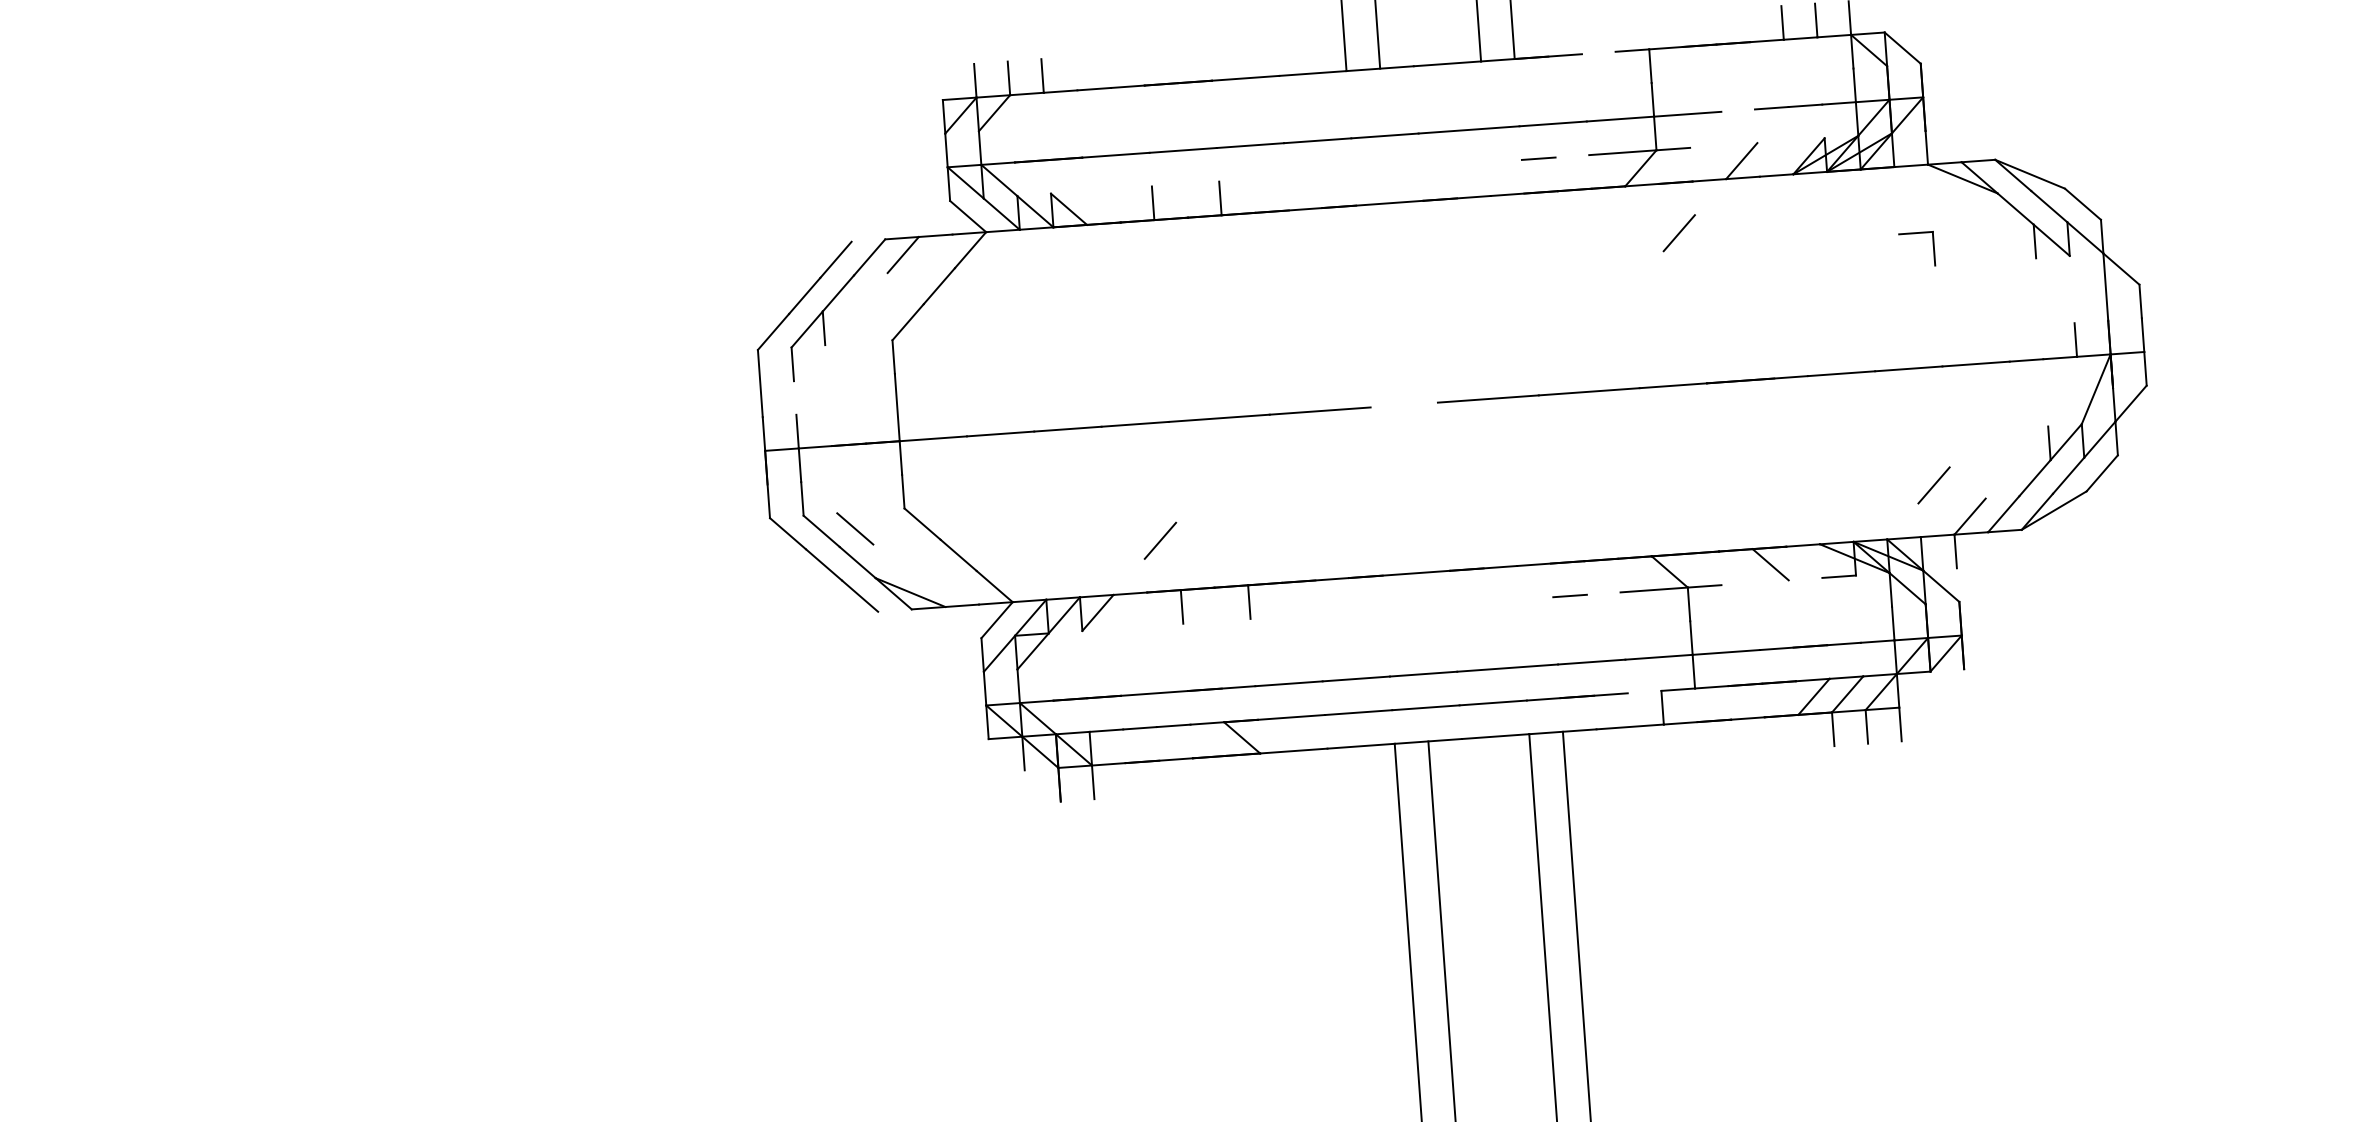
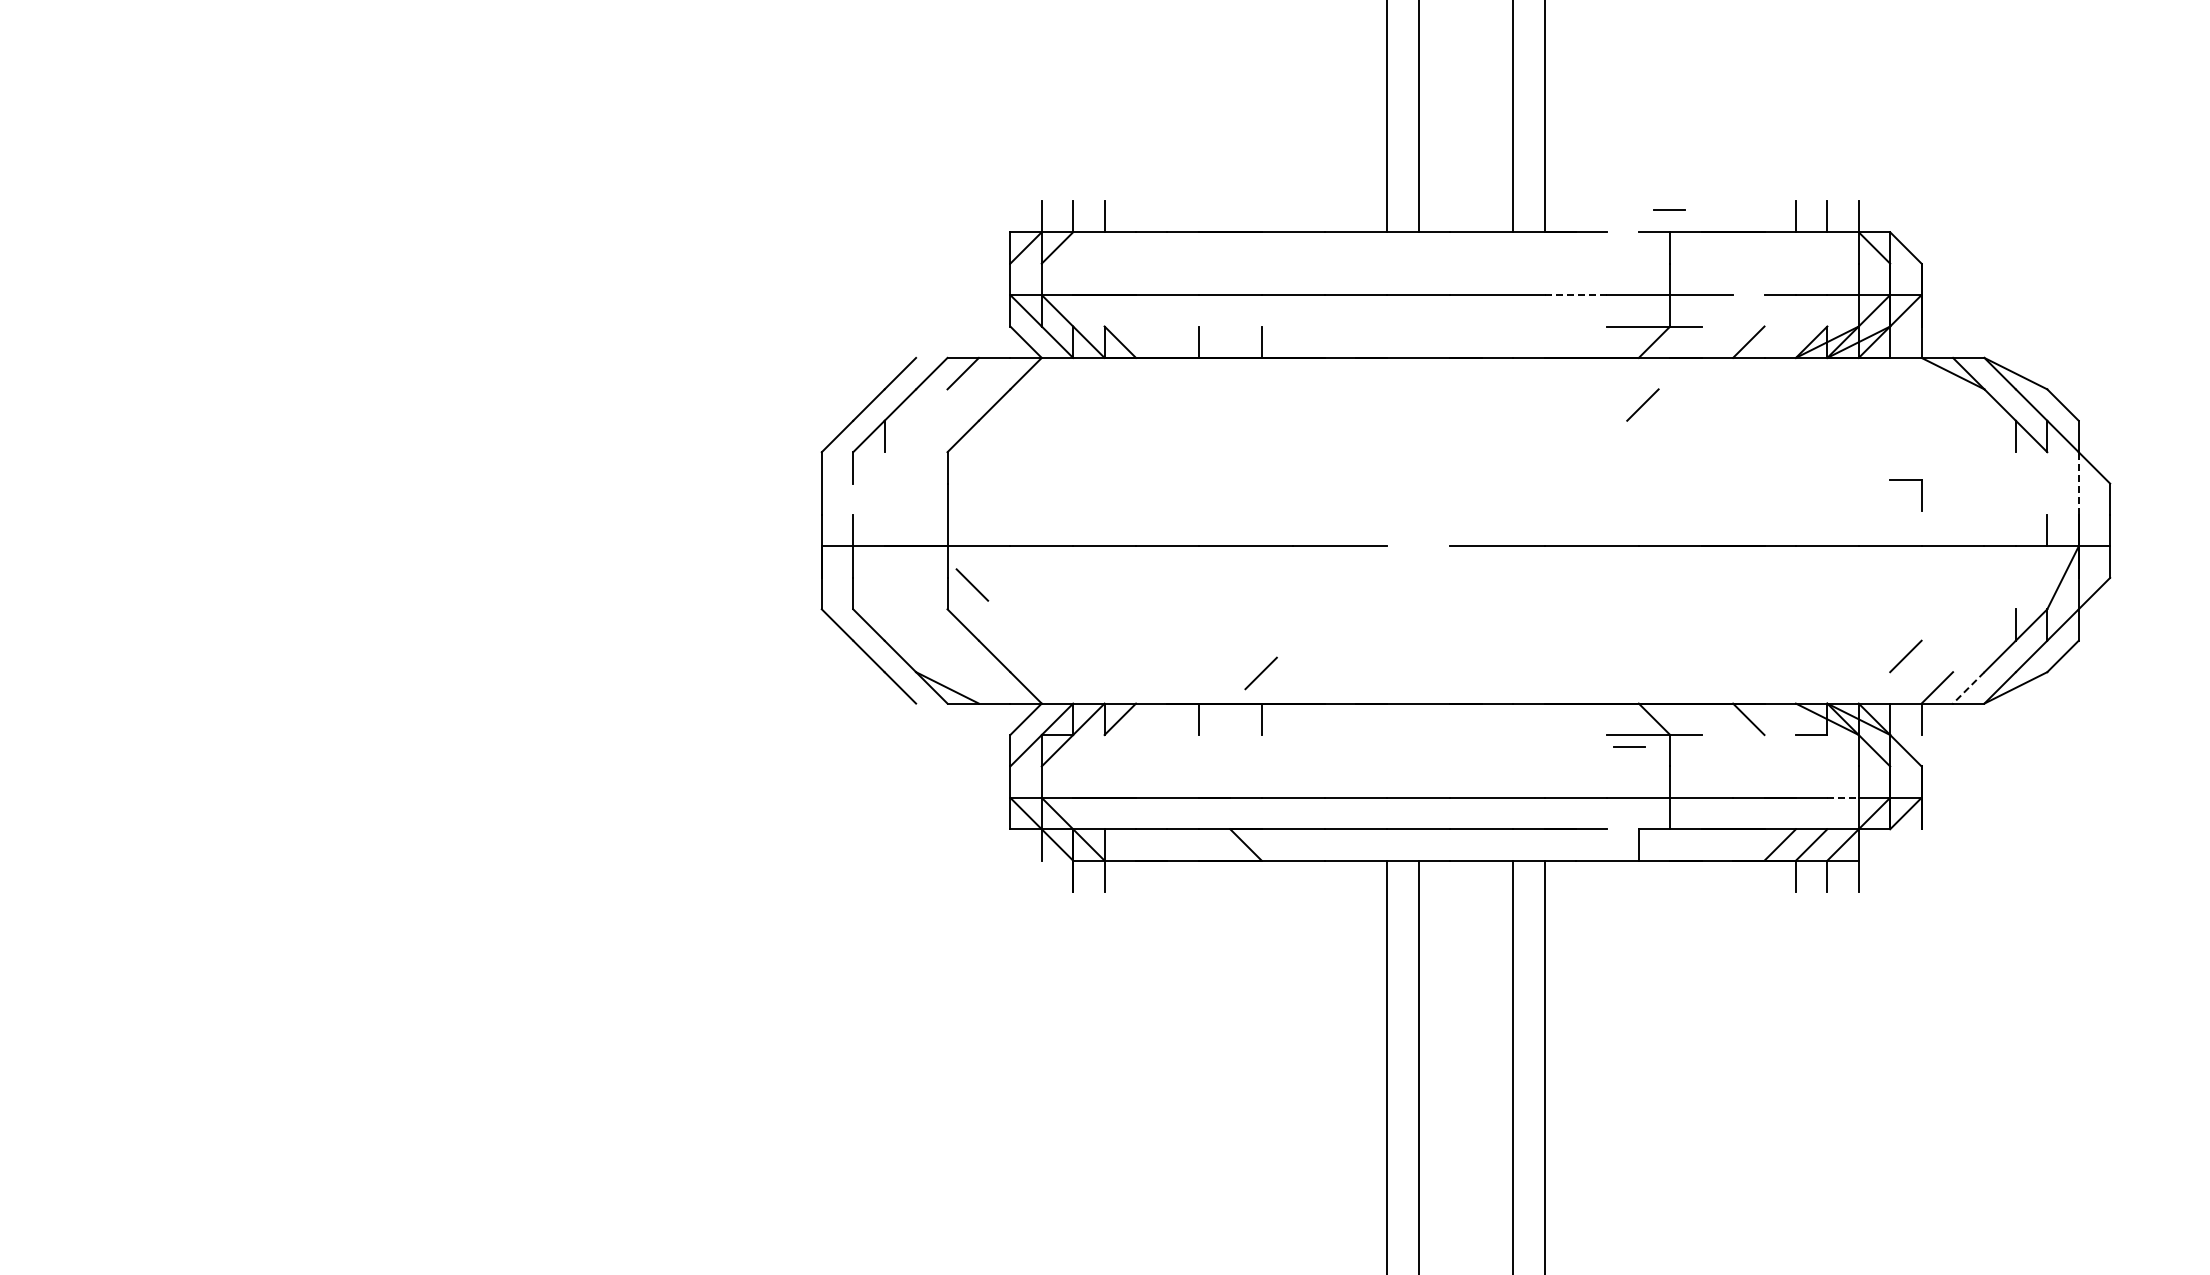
line: (1552, 124) -> (1575, 295), solid -> dashed
line: (1539, 158) -> (1669, 209), moved
line: (1678, 232) -> (1642, 404), moved
part: (1915, 233) -> (1905, 480), moved
line: (2105, 287) -> (2078, 483), solid -> dashed
line: (2003, 514) -> (1968, 688), solid -> dashed
line: (855, 528) -> (972, 584), moved
line: (1159, 540) -> (1260, 673), moved
line: (1570, 595) -> (1629, 746), moved
line: (1878, 641) -> (1843, 797), solid -> dashed

